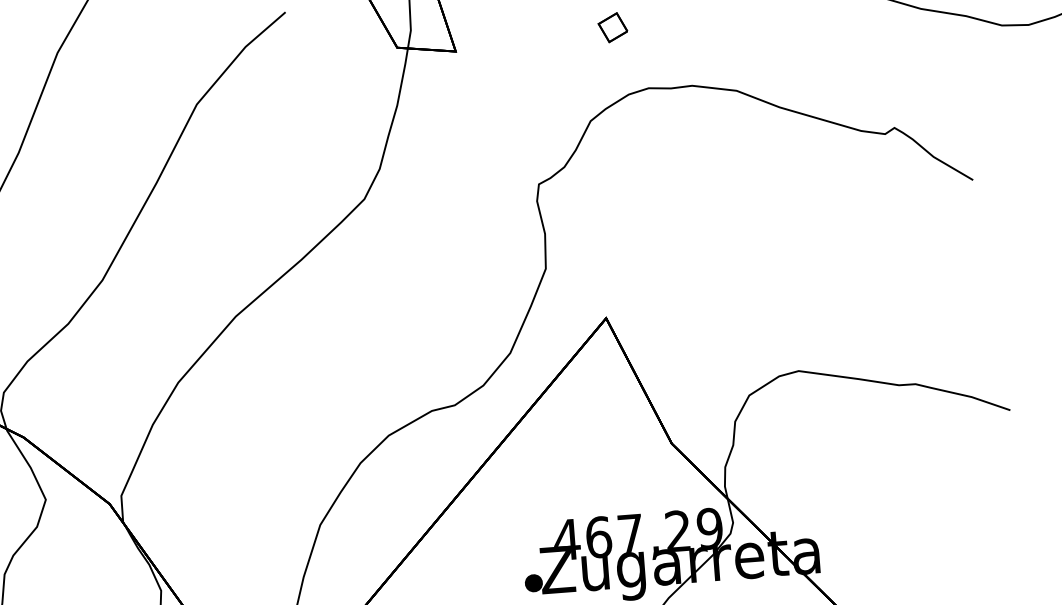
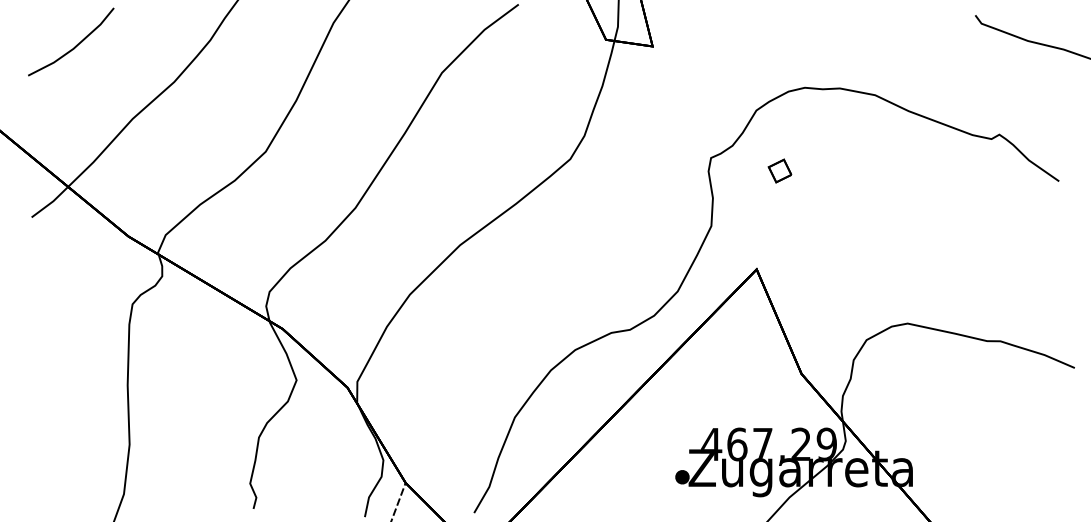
part: (612, 27) -> (779, 170), moved

